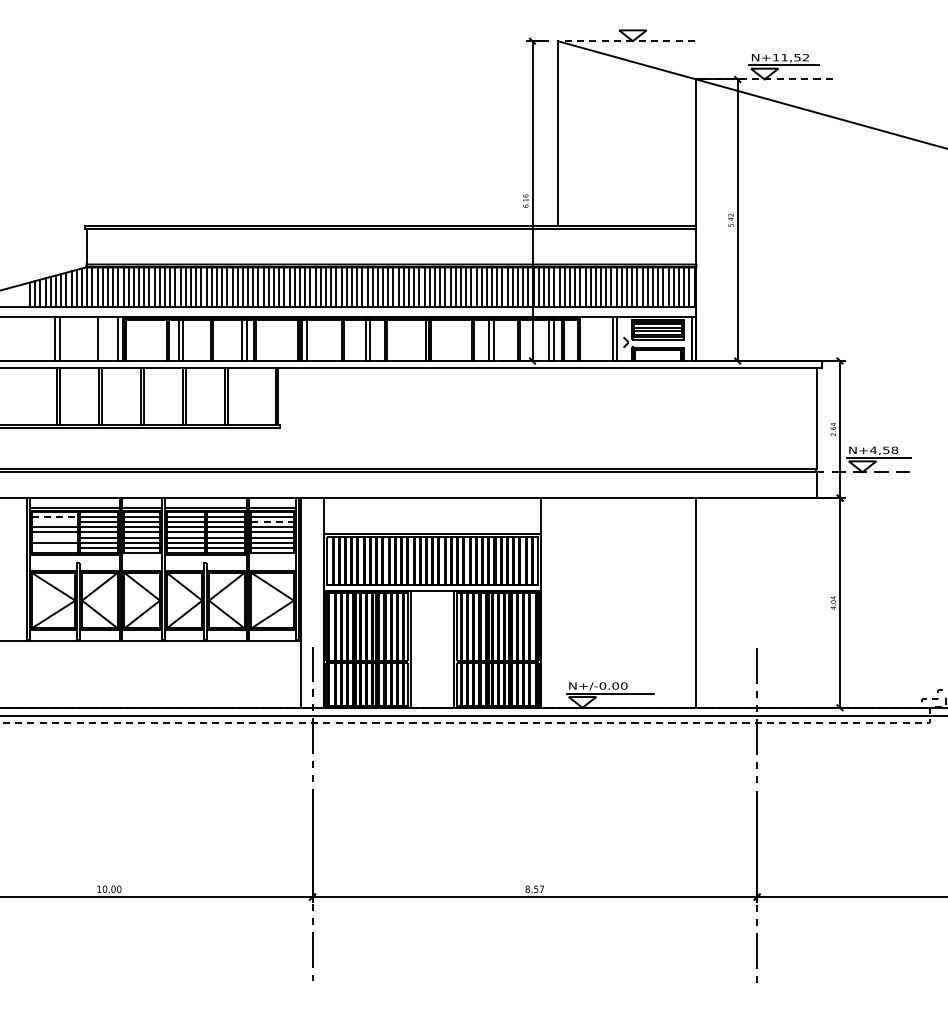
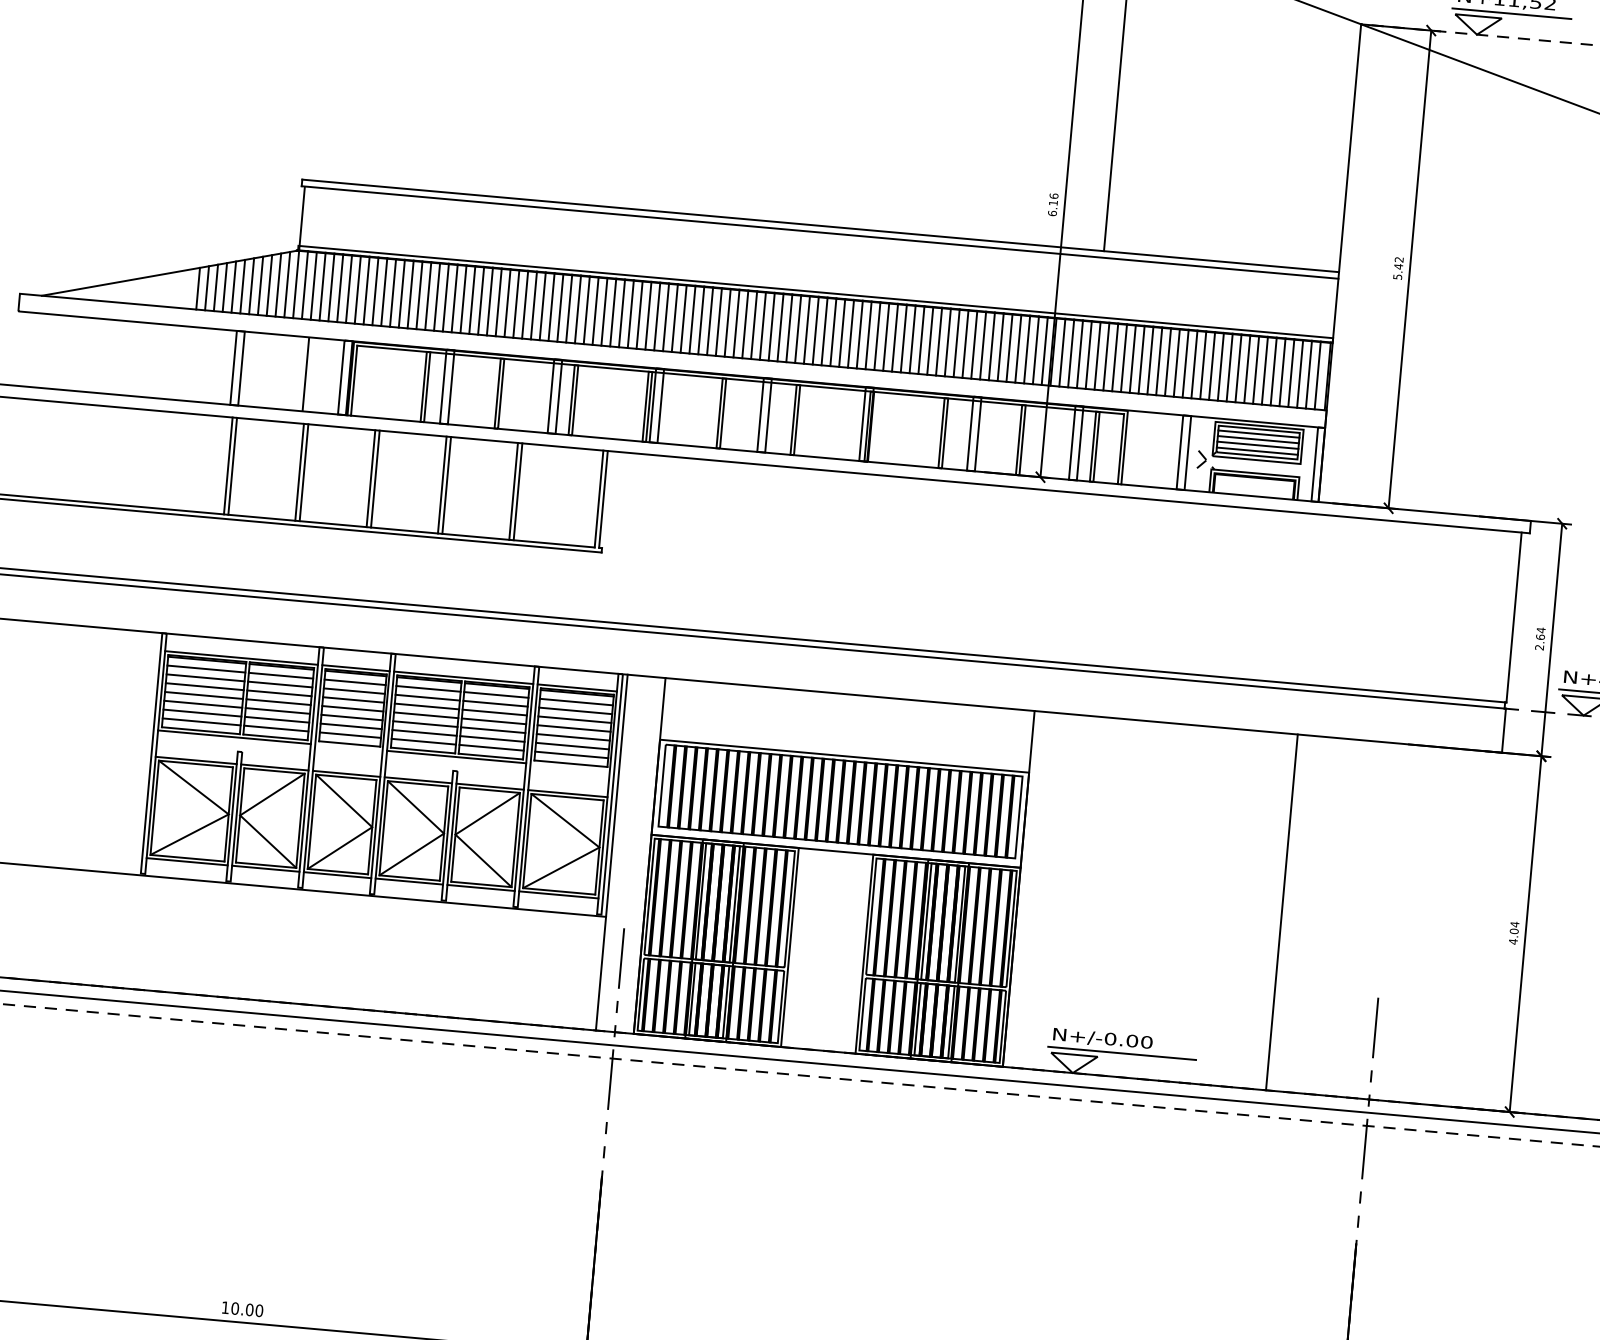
line: (54, 516) -> (206, 668), dashed -> solid
line: (54, 521) -> (205, 676), added
line: (272, 521) -> (575, 709), dashed -> solid
line: (54, 537) -> (202, 704), added
line: (54, 547) -> (201, 721), added

